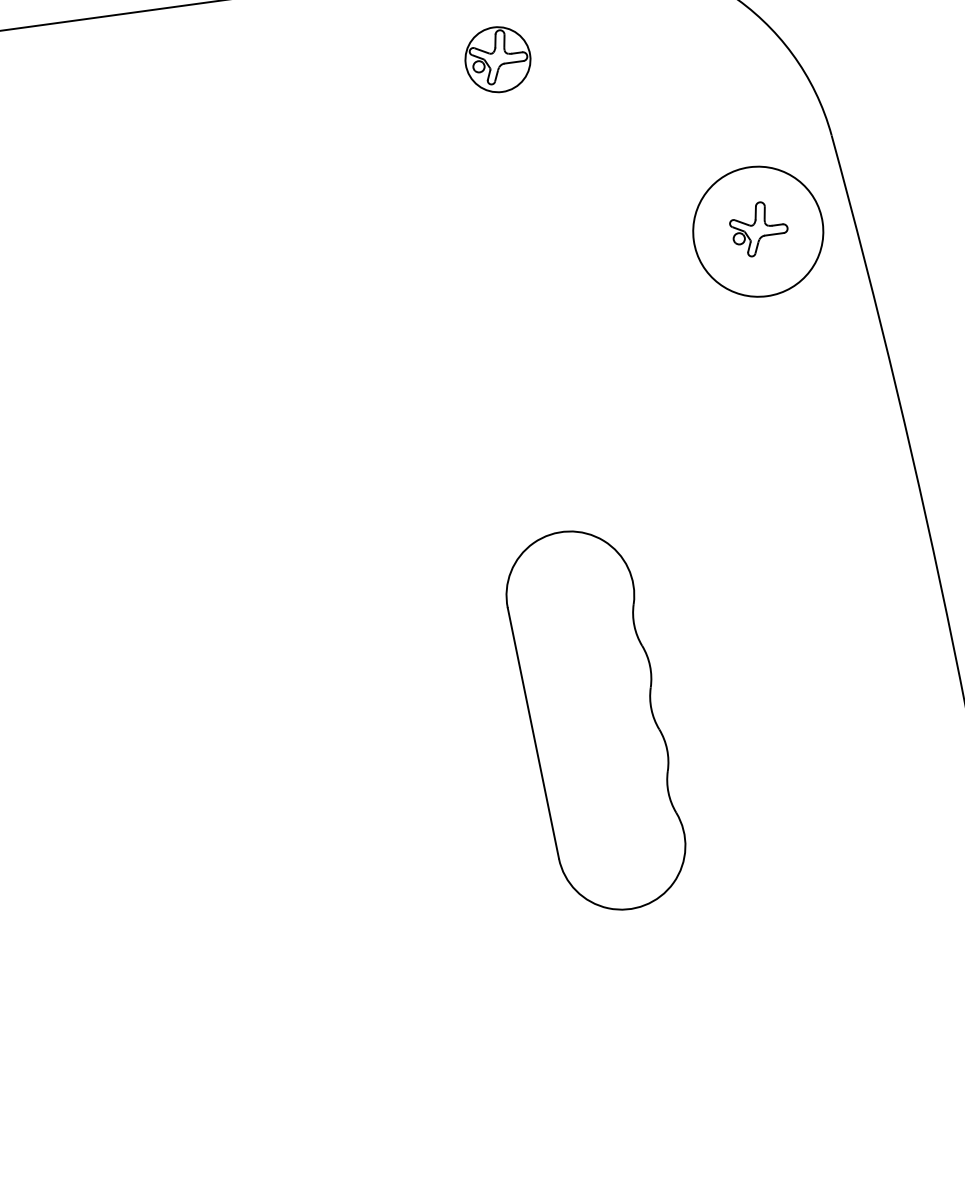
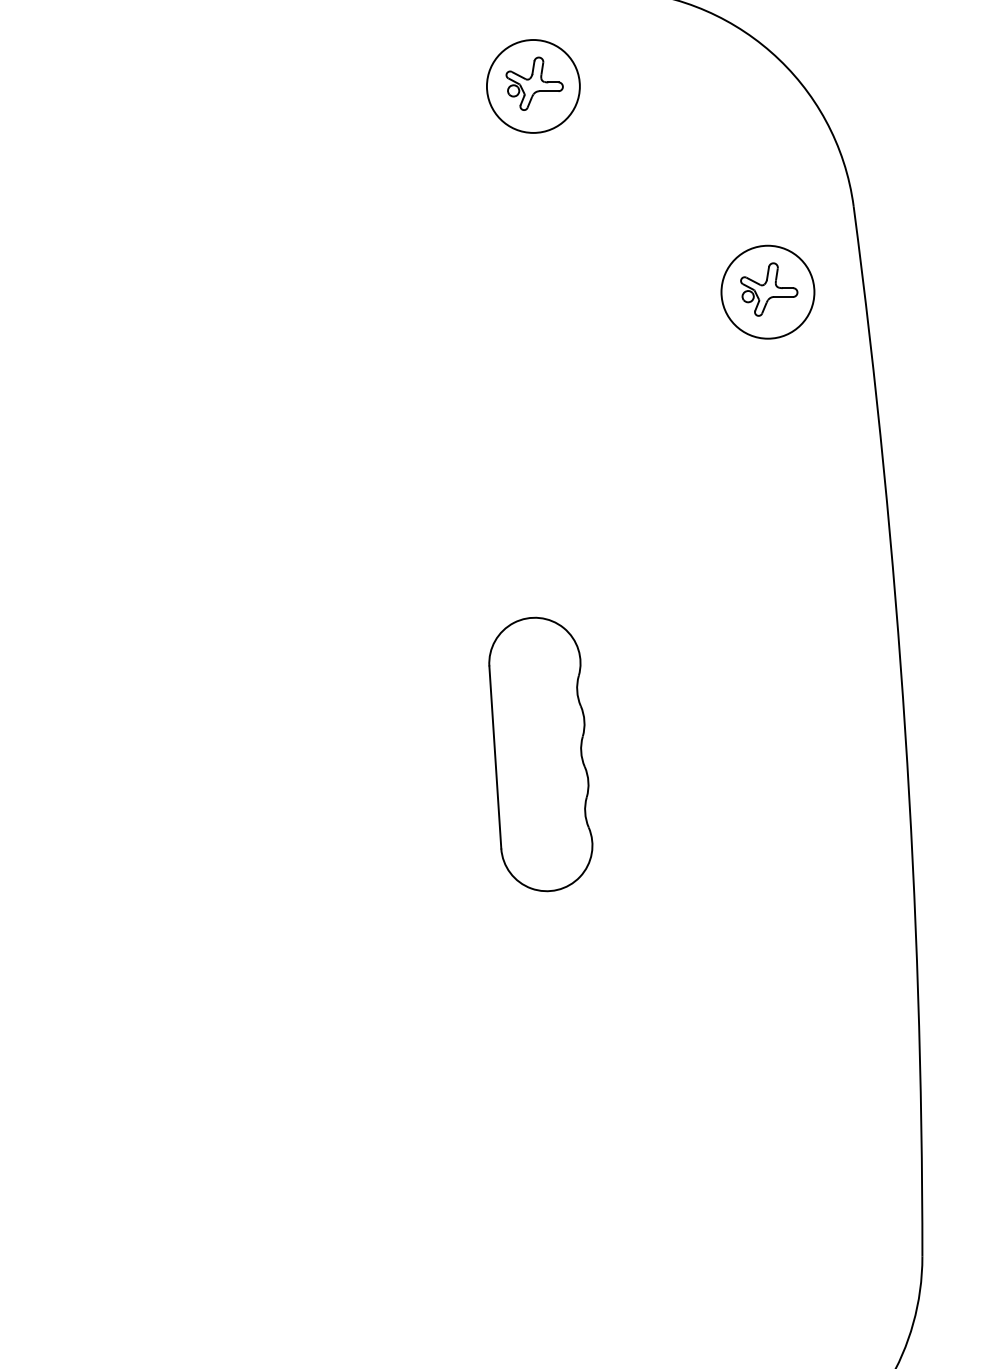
circle: (497, 59) -> (532, 86), size x1.43
circle: (757, 231) -> (767, 291), size x0.71
part: (595, 720) -> (540, 754), size x0.71

